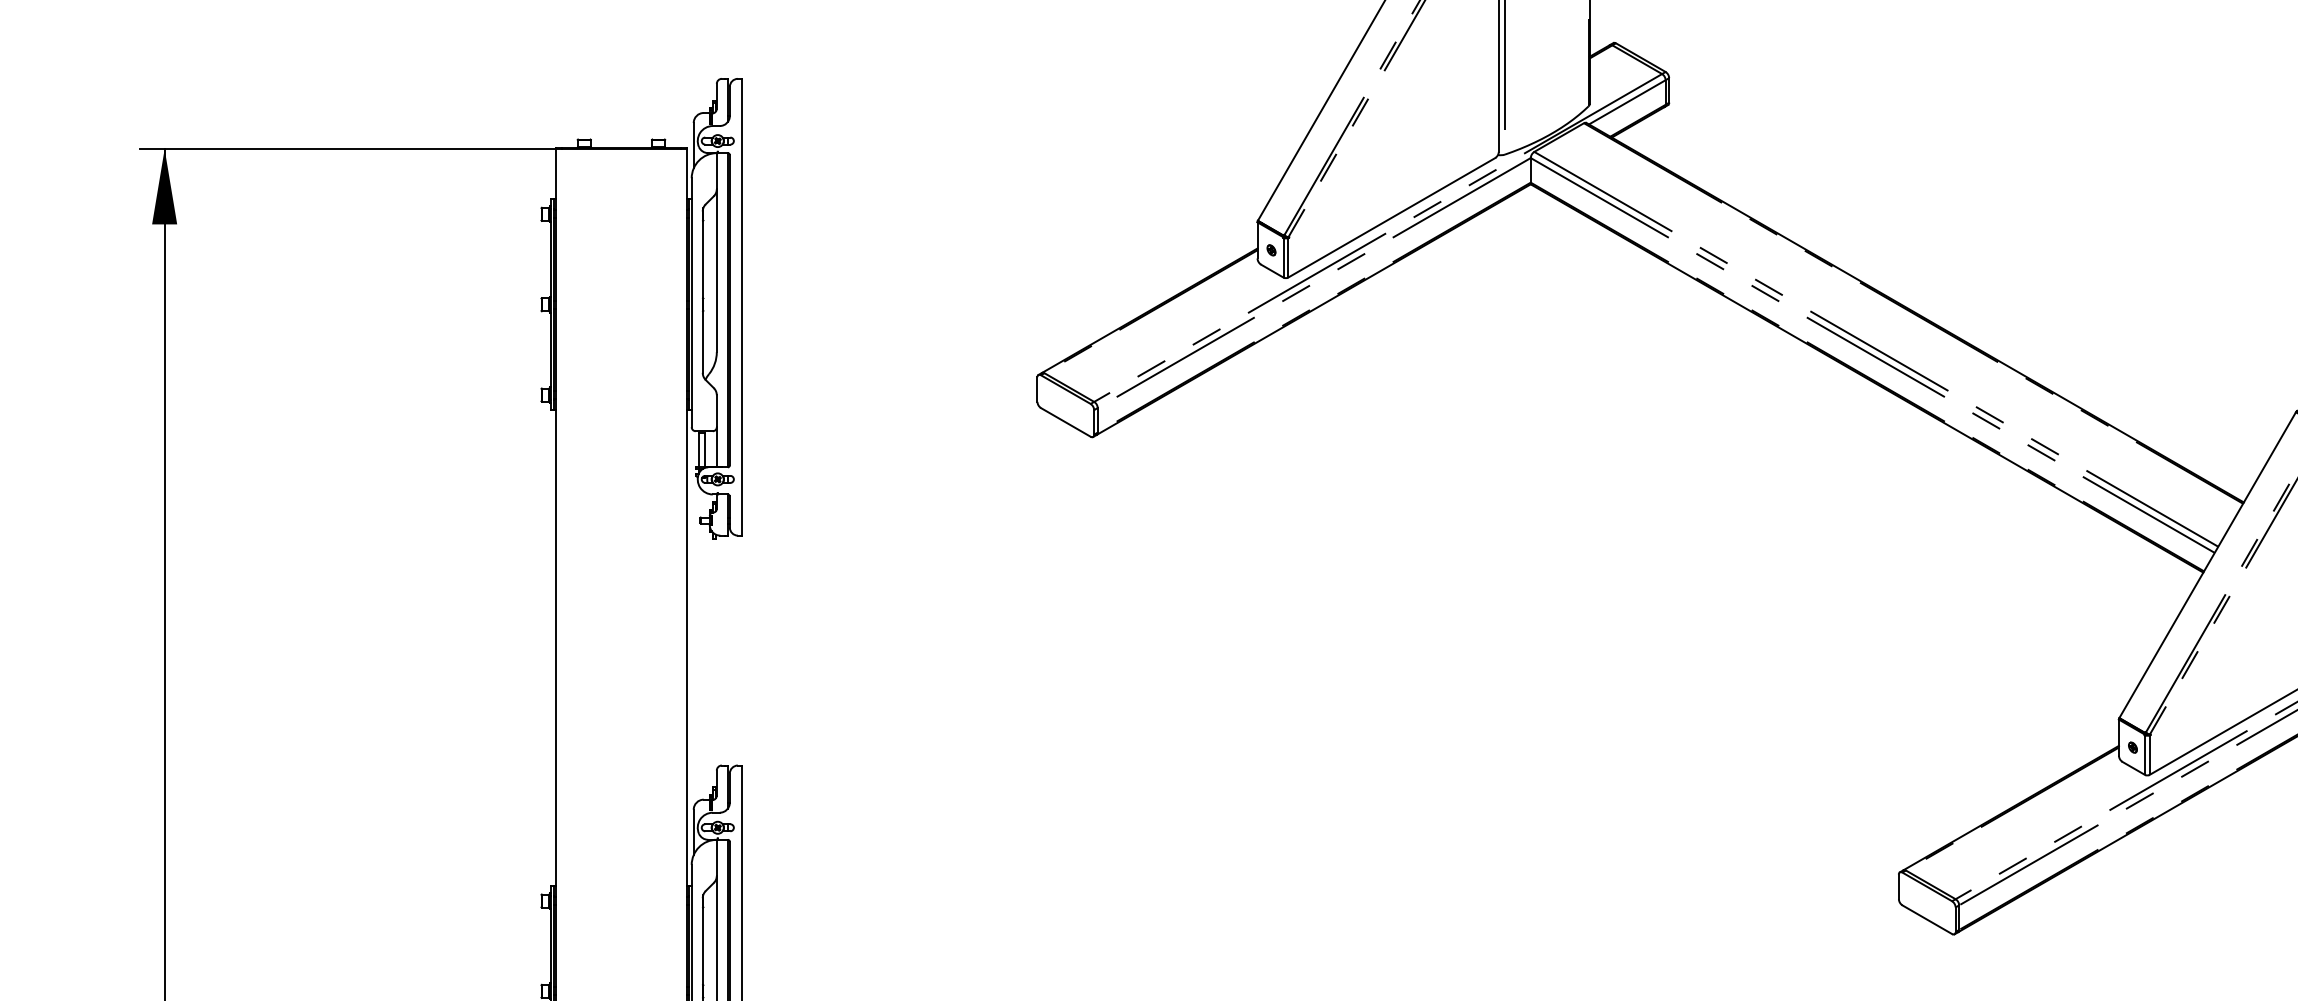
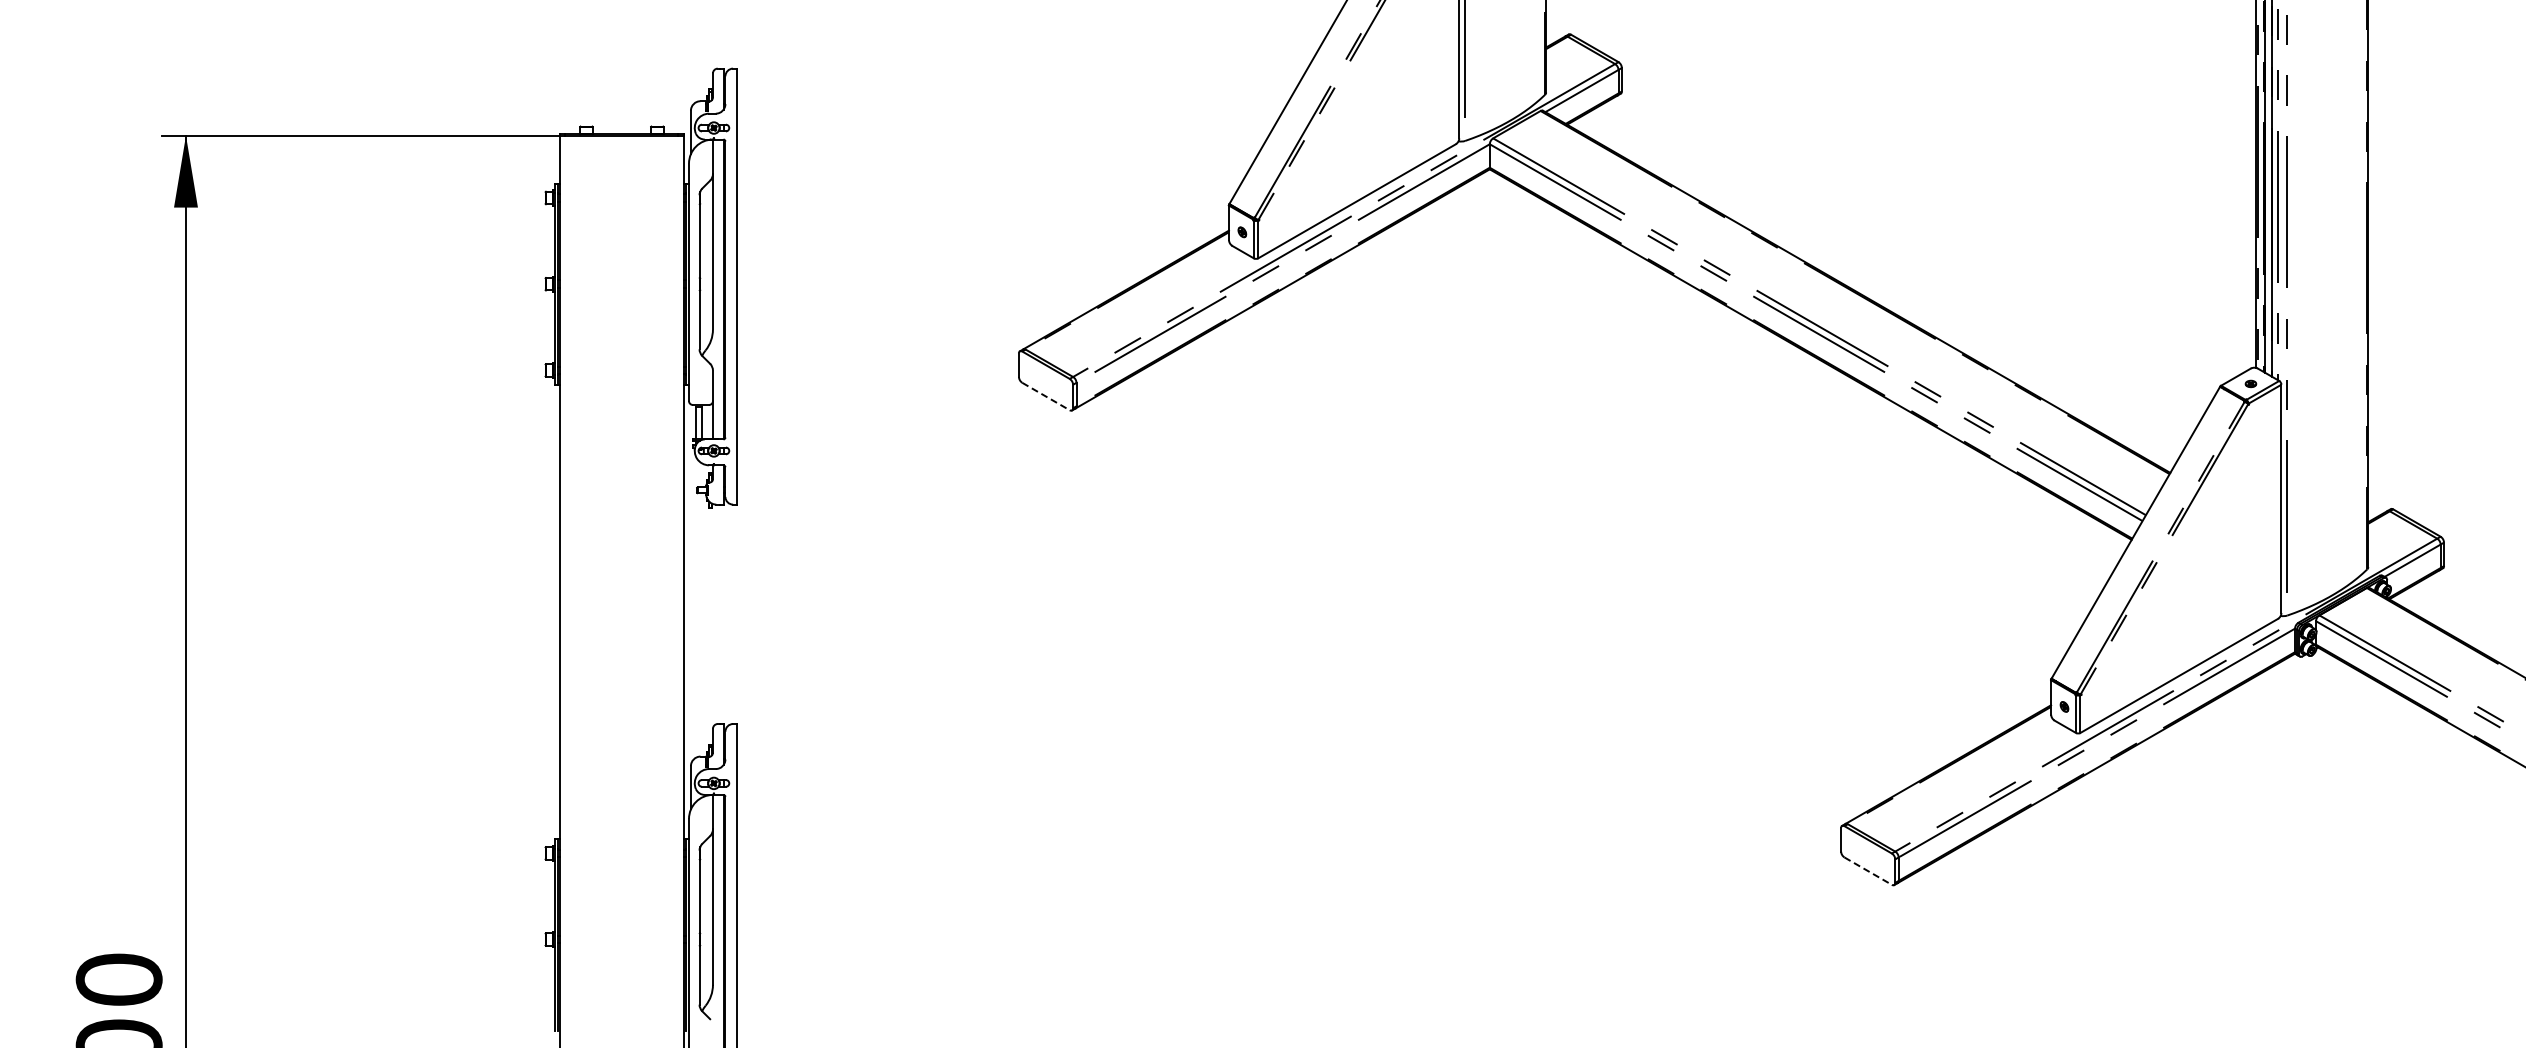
line: (1066, 422) -> (1046, 396), solid -> dashed
line: (1927, 920) -> (1868, 871), solid -> dashed

